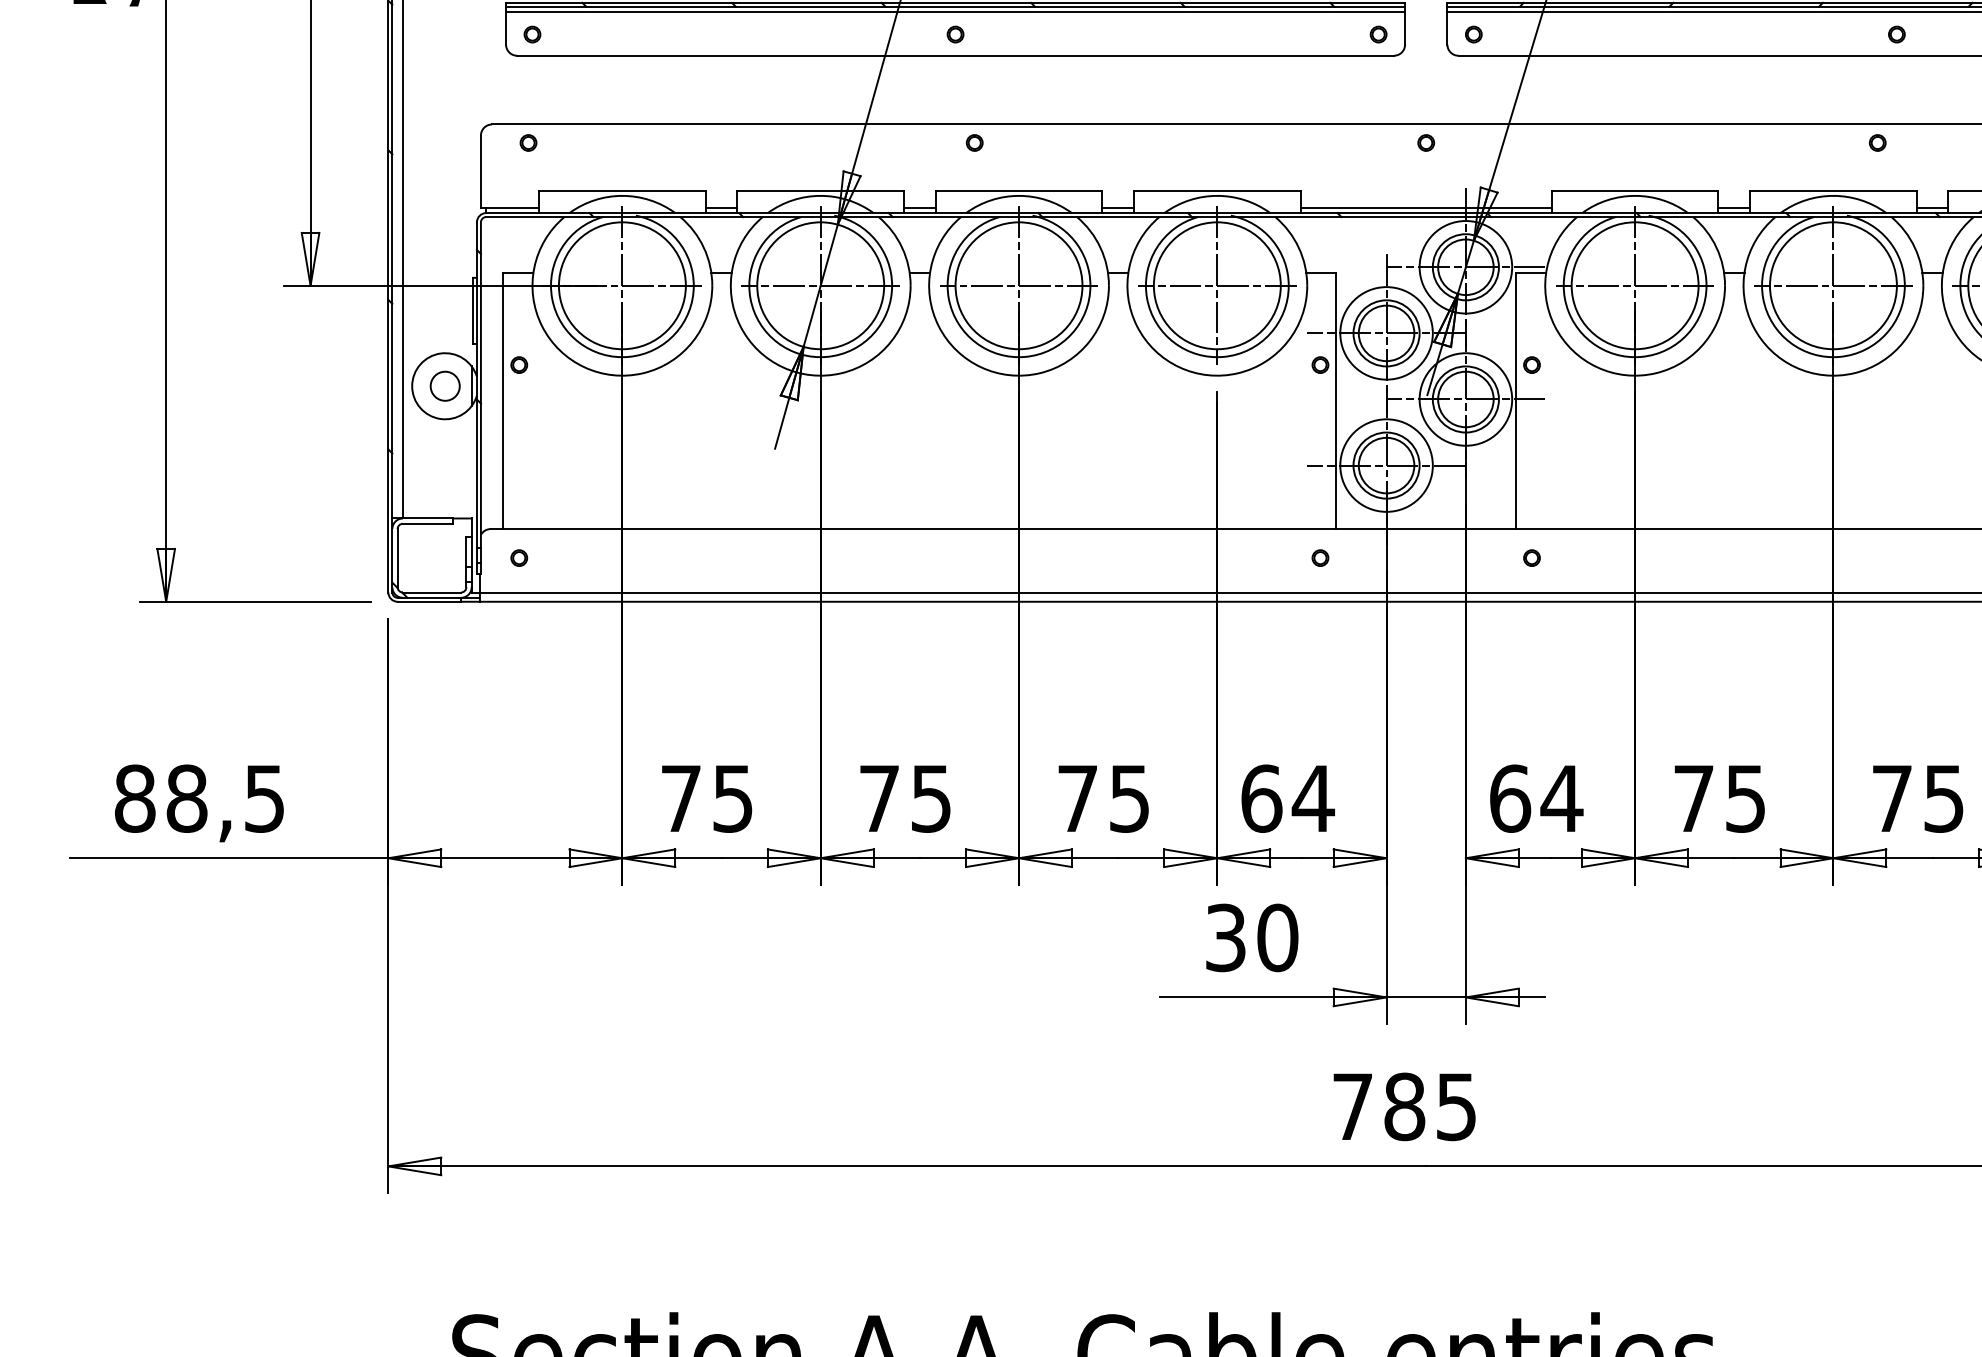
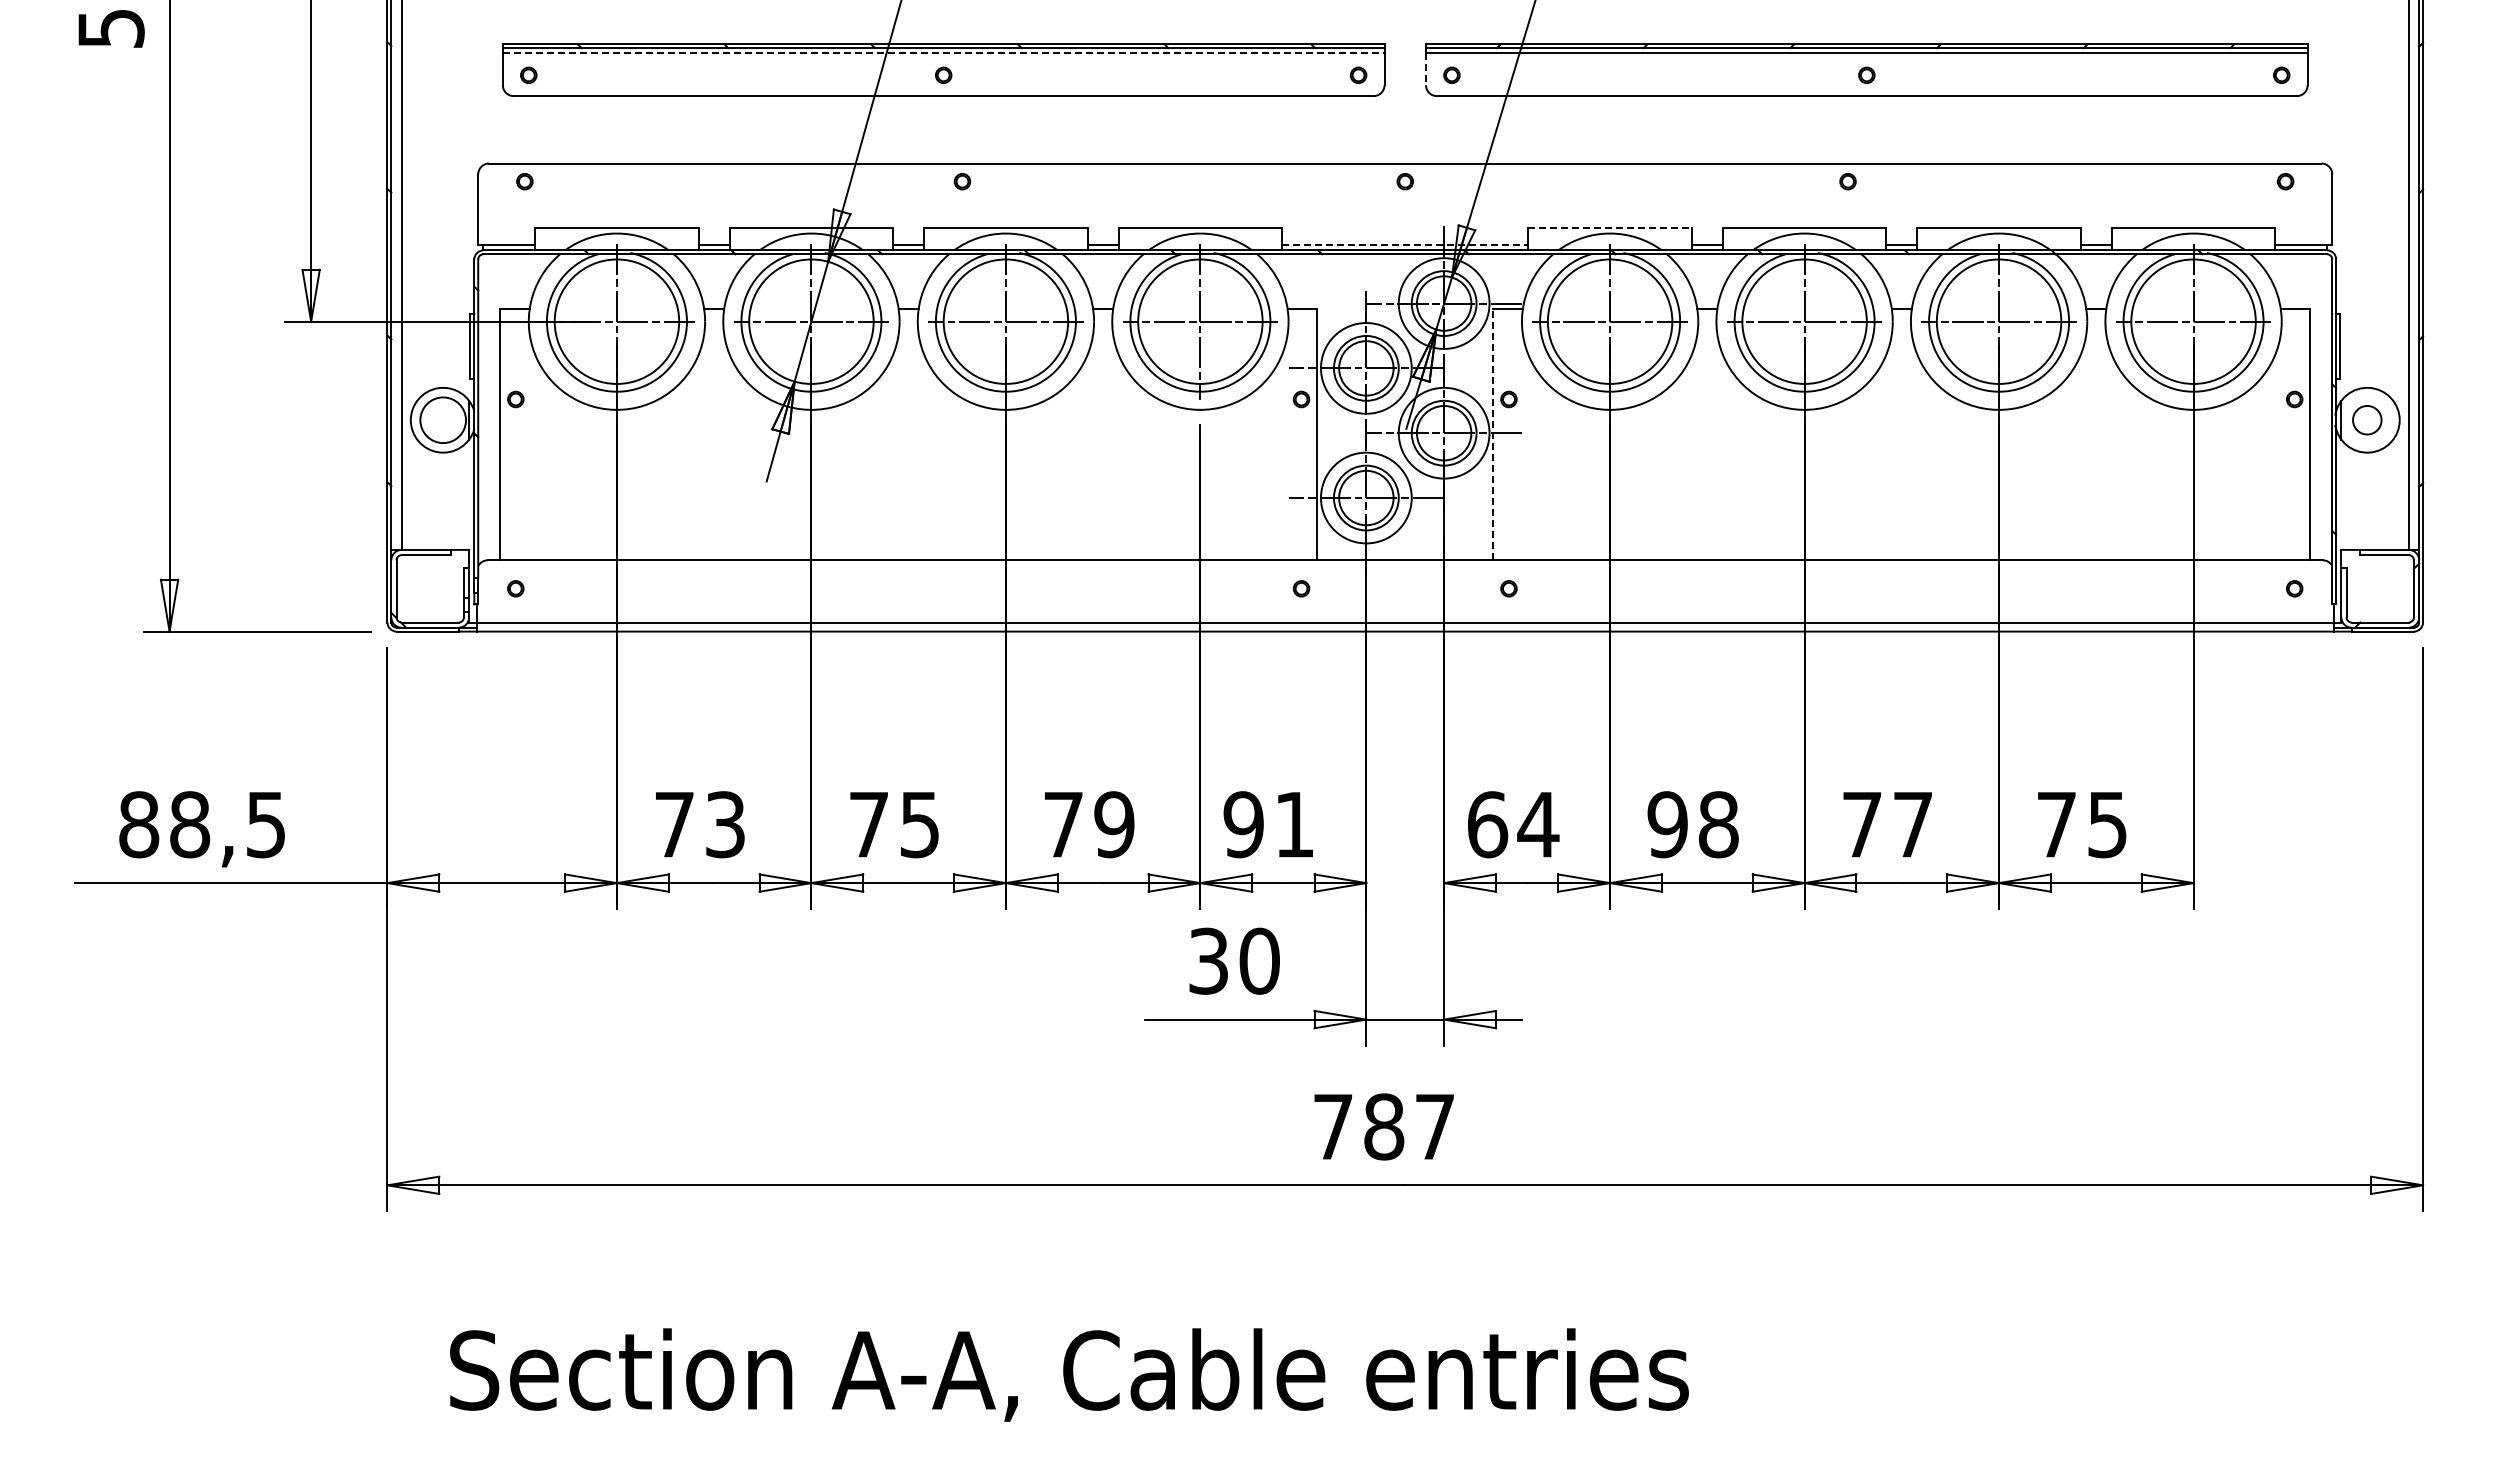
line: (955, 12) -> (943, 53), solid -> dashed
line: (1447, 28) -> (1426, 69), solid -> dashed
line: (1635, 190) -> (1610, 228), solid -> dashed
line: (1426, 208) -> (1405, 245), solid -> dashed
circle: (444, 386) -> (442, 420), size x1.6
line: (1516, 400) -> (1493, 434), solid -> dashed
text: (733, 798) -> (725, 824), 75 -> 73
text: (1129, 798) -> (1114, 824), 75 -> 79
text: (1287, 798) -> (1269, 824), 64 -> 91
text: (1719, 798) -> (1692, 824), 75 -> 98
text: (1943, 799) -> (1912, 825), 75 -> 77
text: (1456, 1107) -> (1434, 1127), 785 -> 787

